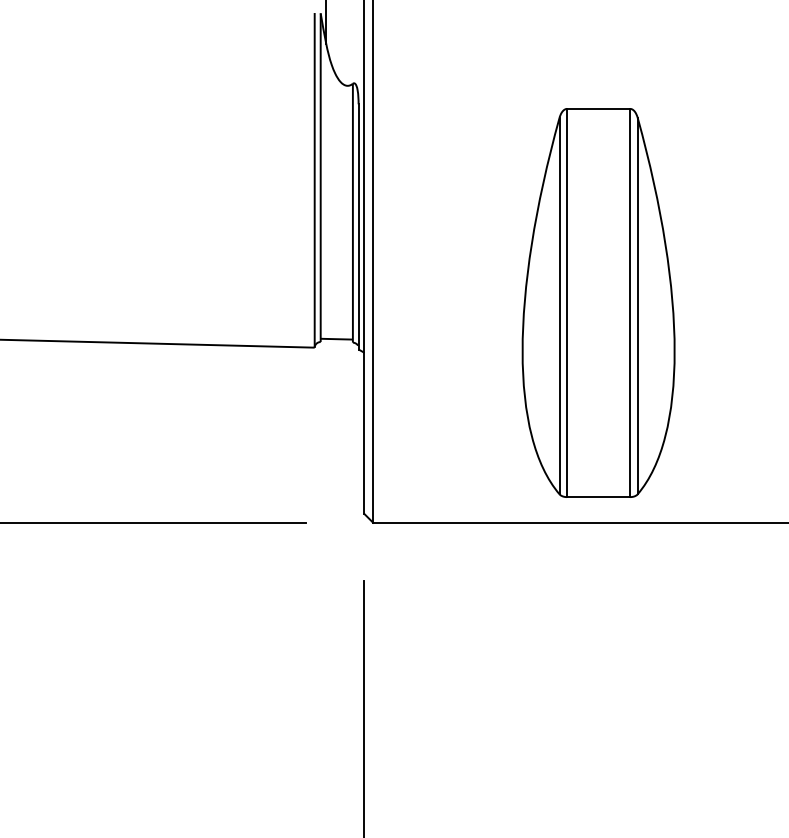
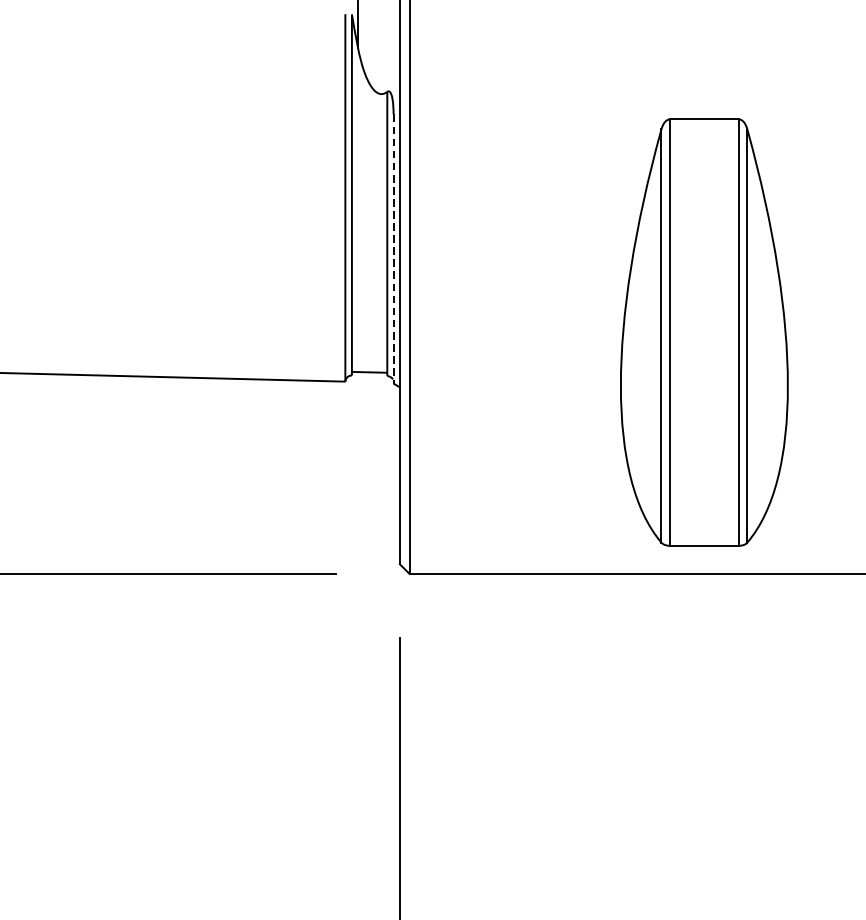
line: (358, 226) -> (393, 248), solid -> dashed
part: (598, 302) -> (704, 332), moved

